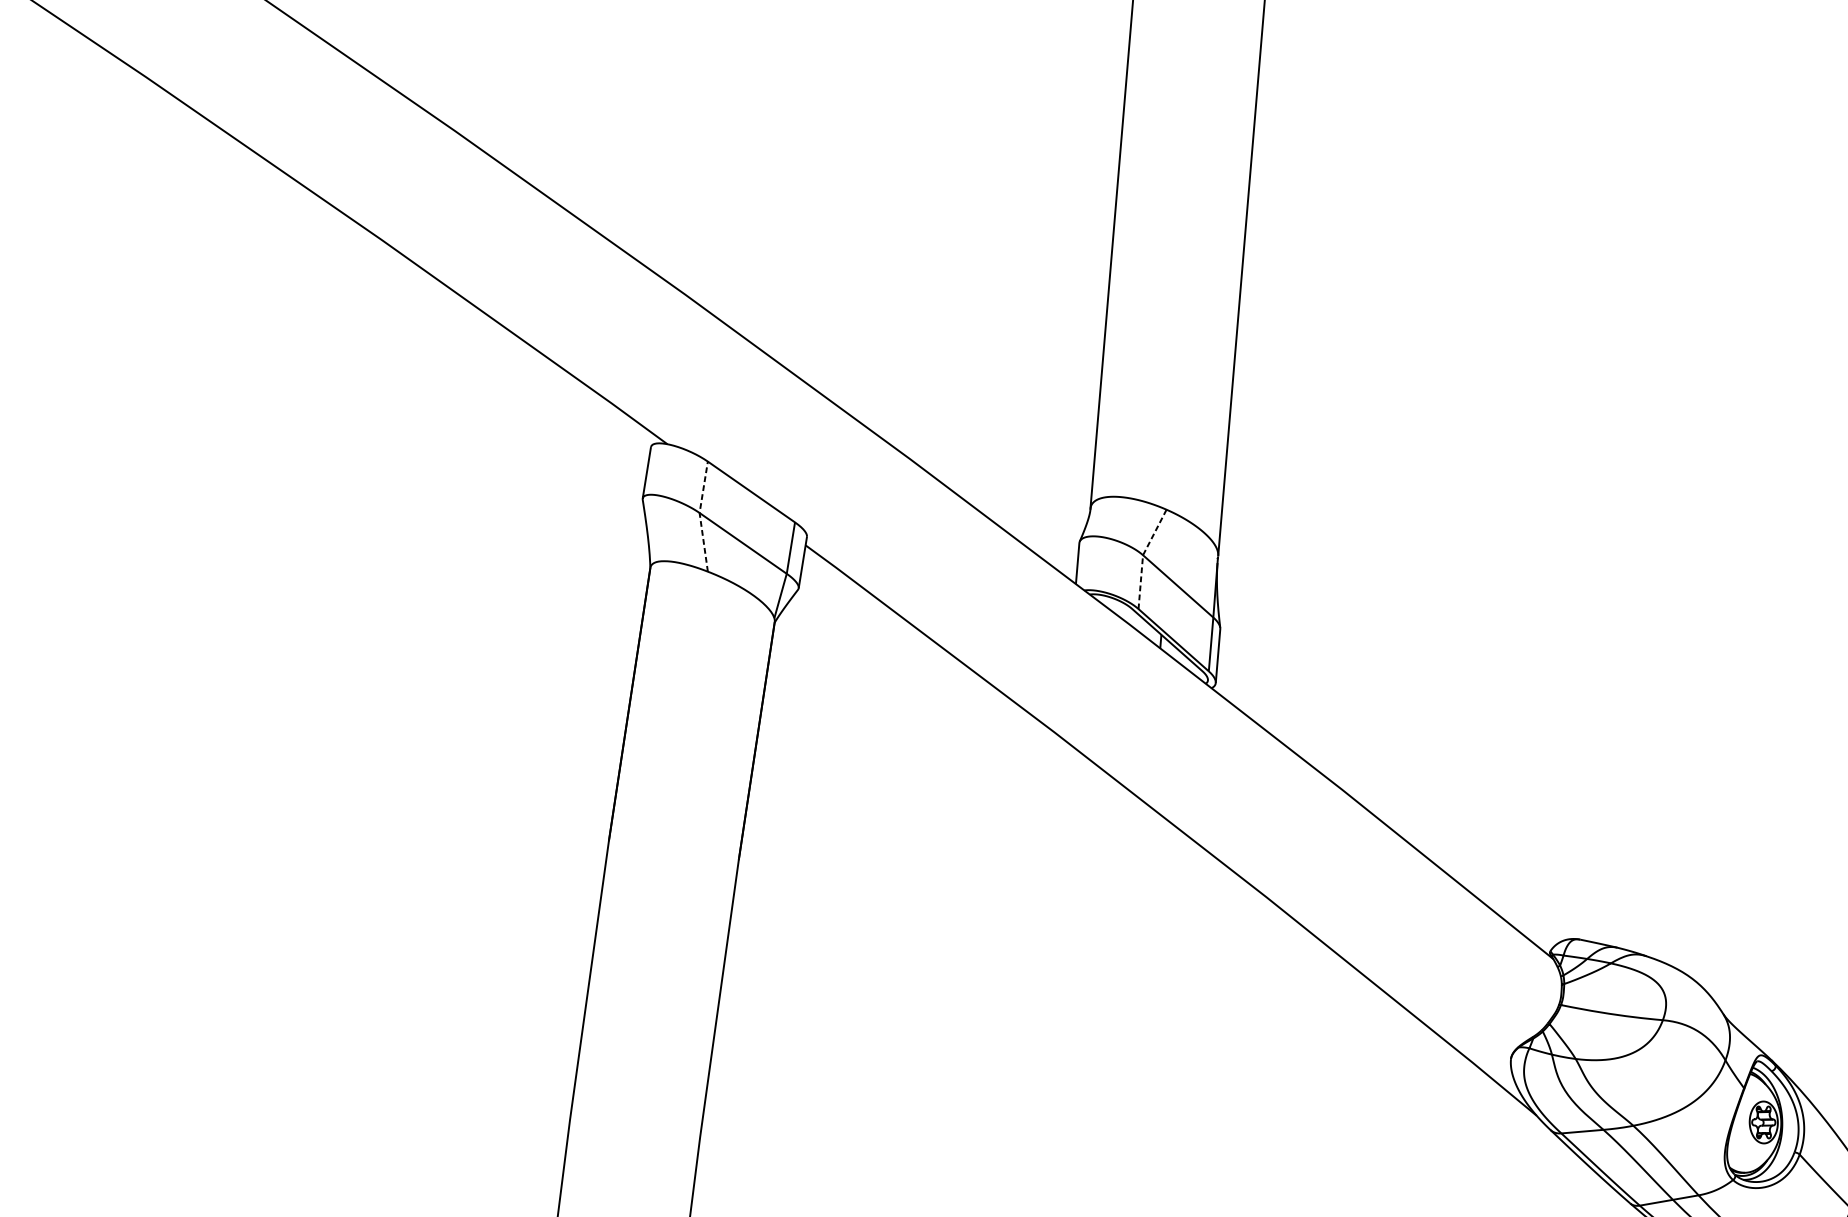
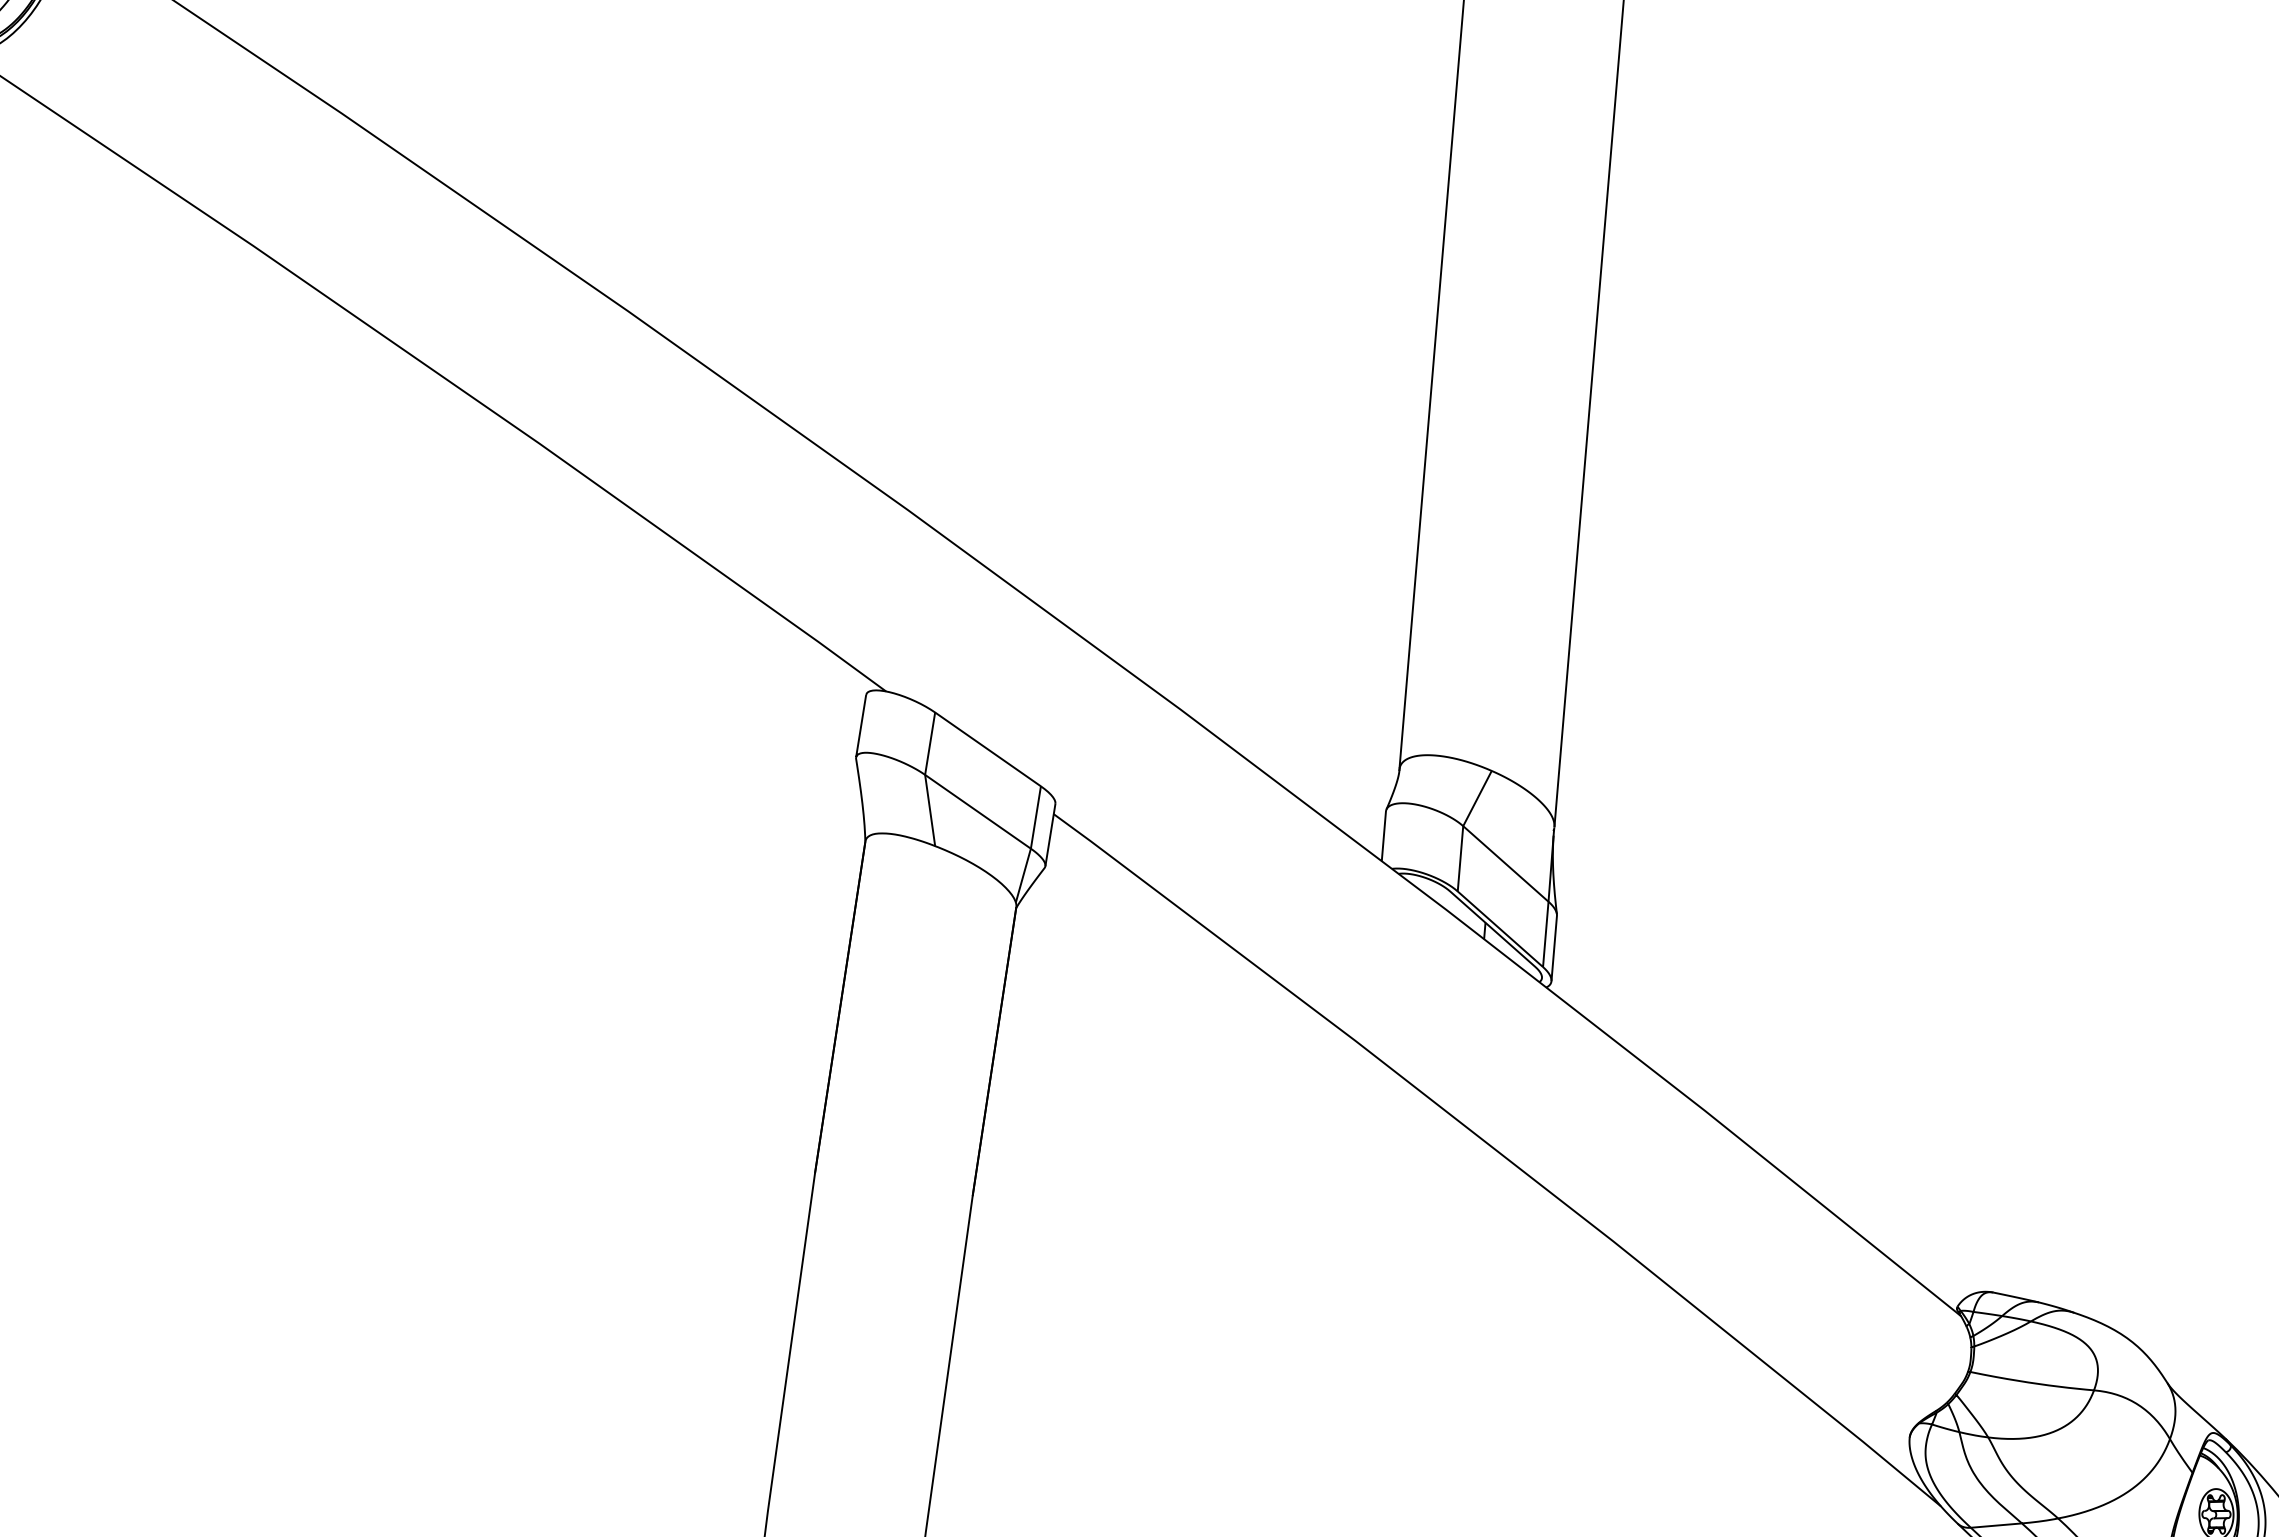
line: (699, 515) -> (925, 777), dashed -> solid
line: (1143, 556) -> (1463, 827), dashed -> solid

